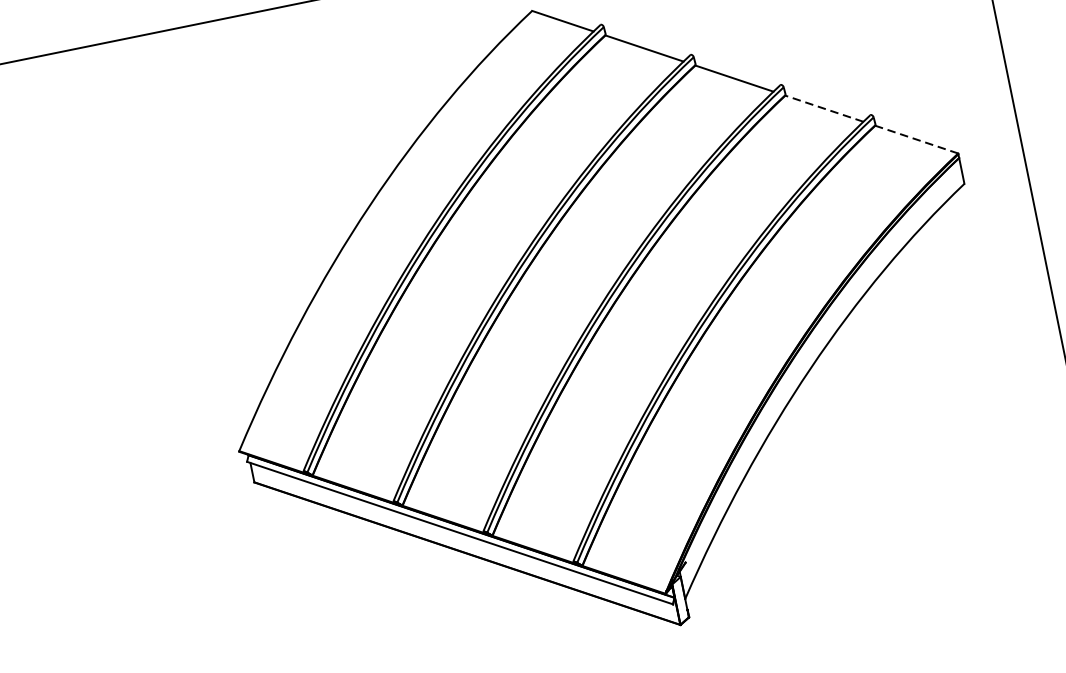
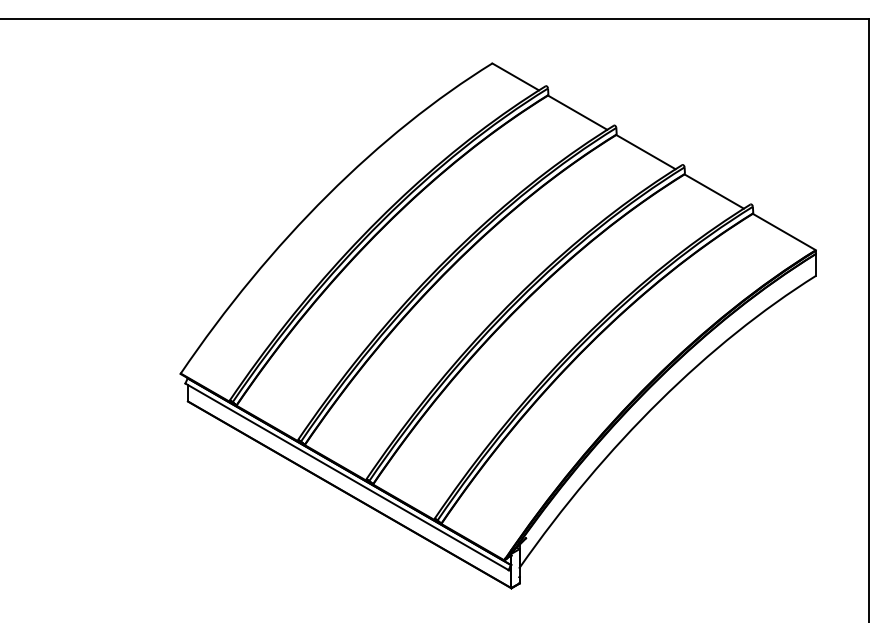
line: (823, 108) -> (713, 191), dashed -> solid
line: (915, 139) -> (783, 231), dashed -> solid

